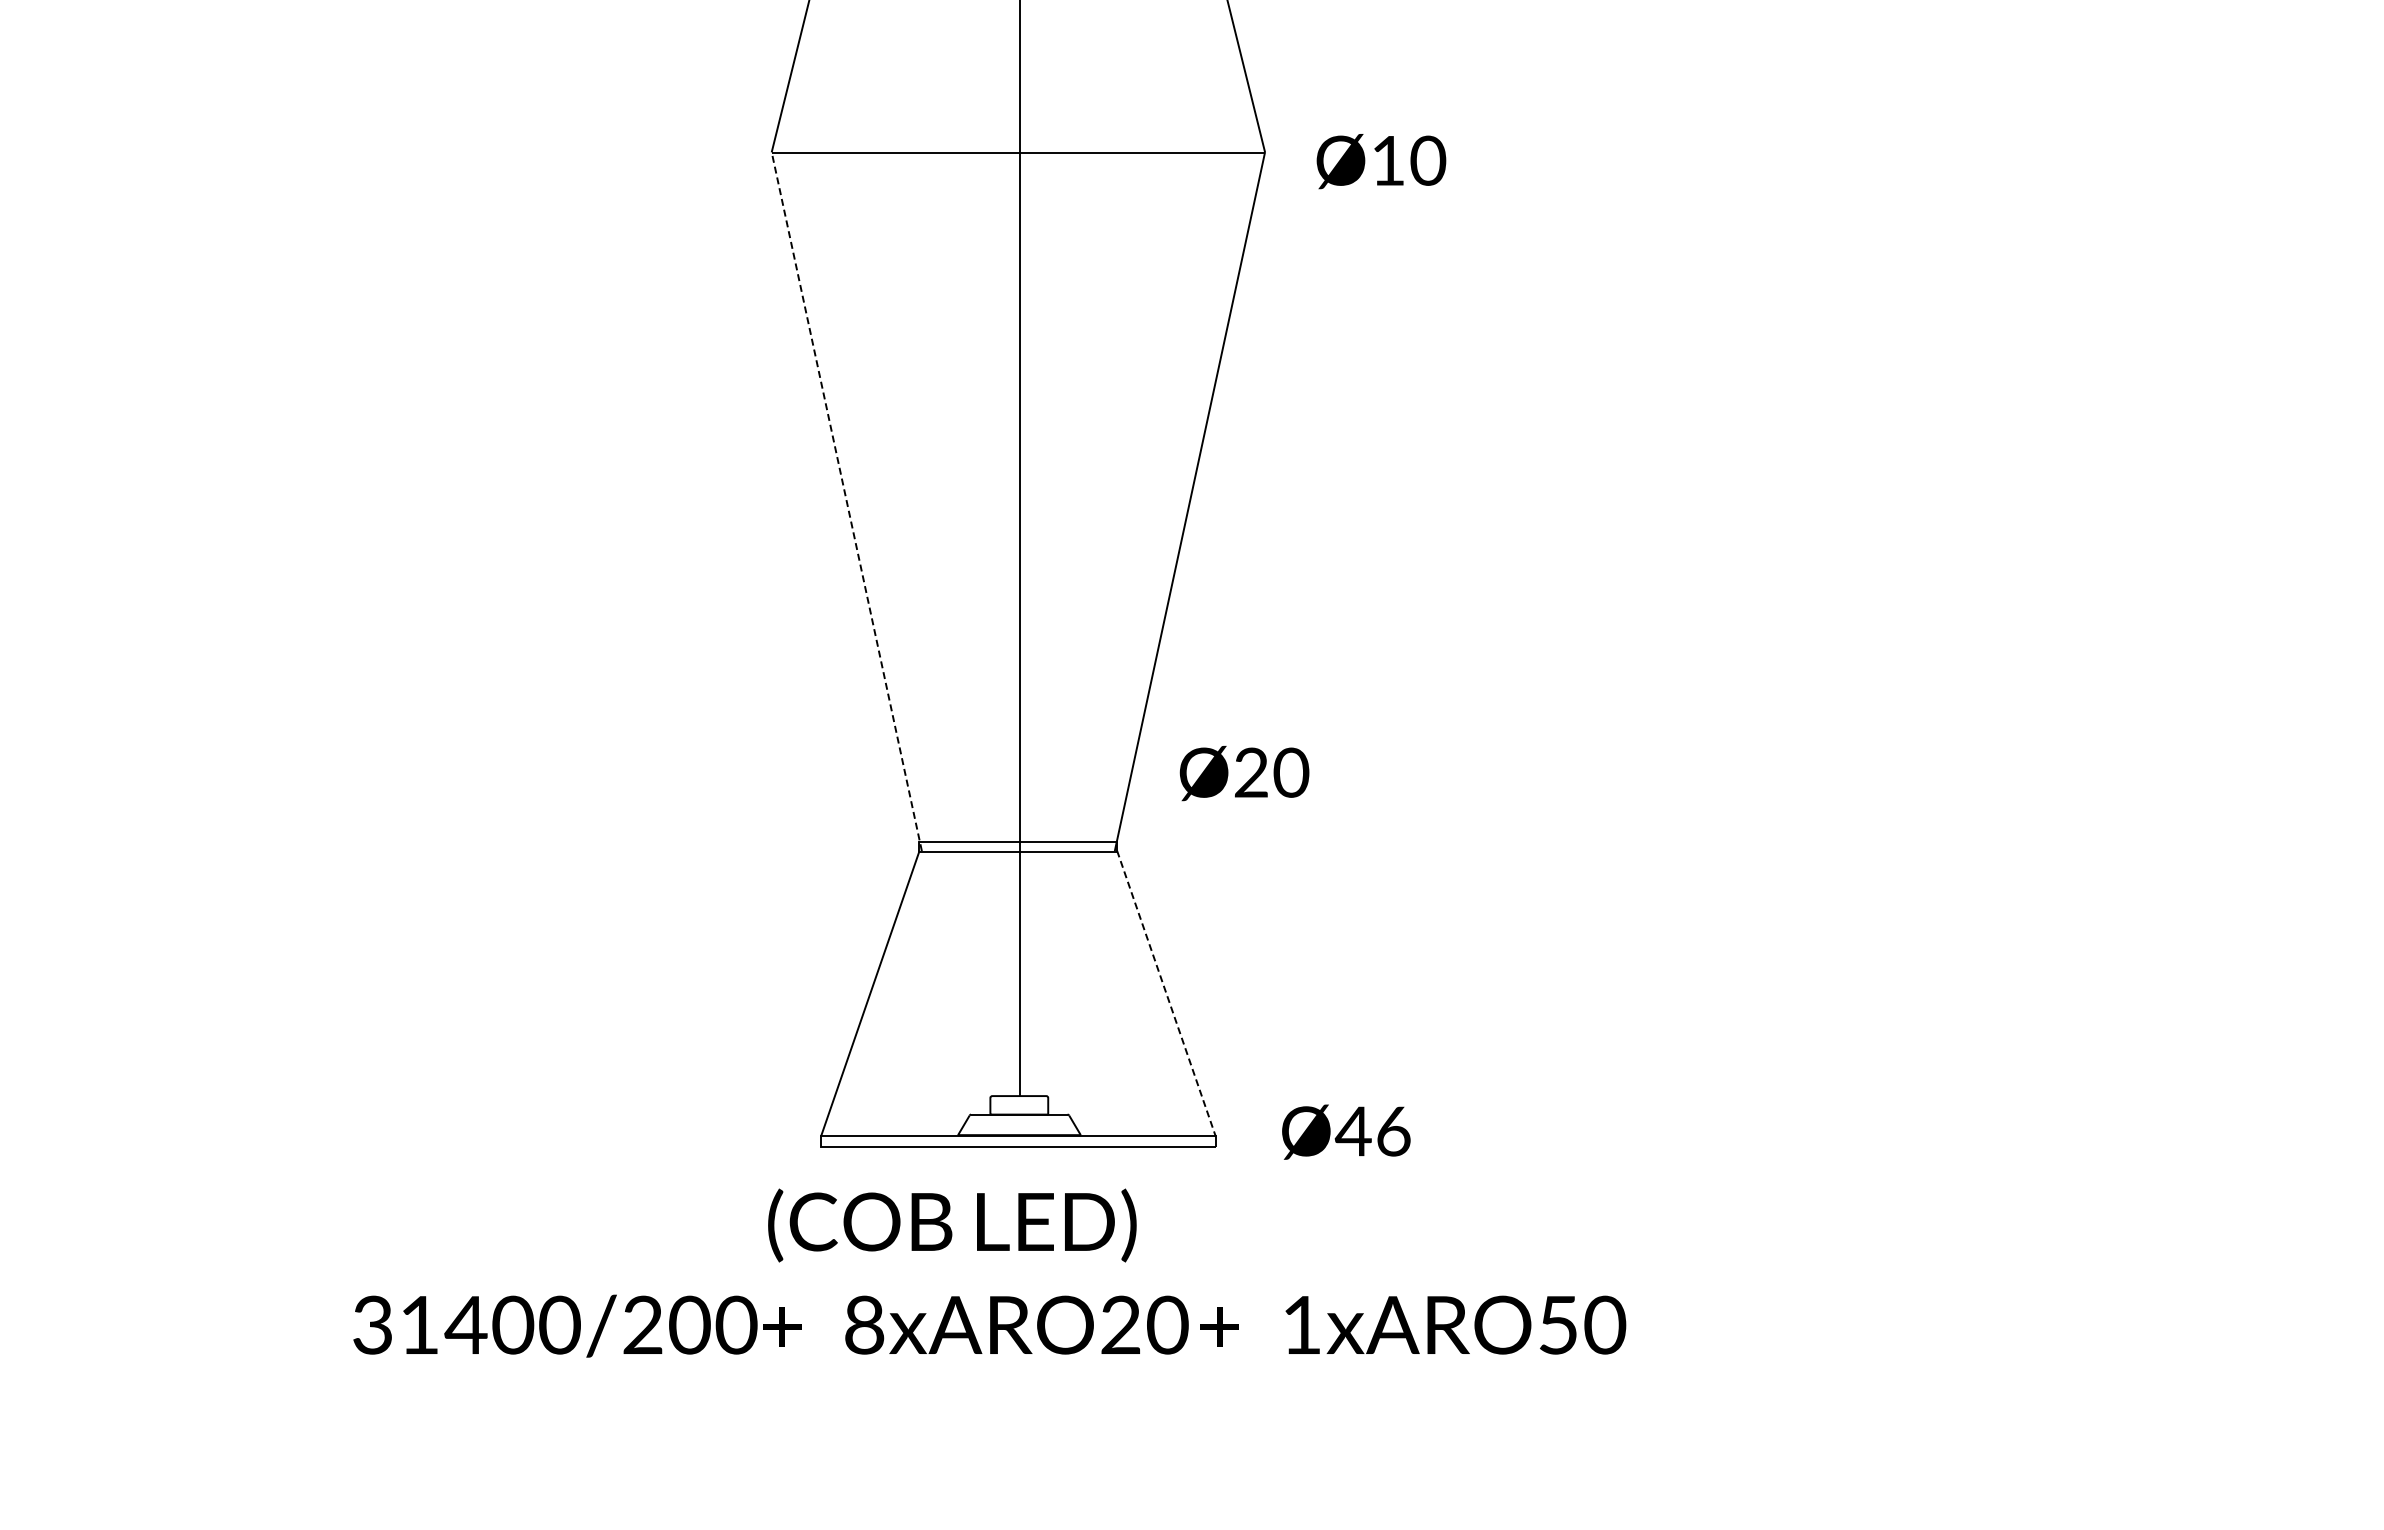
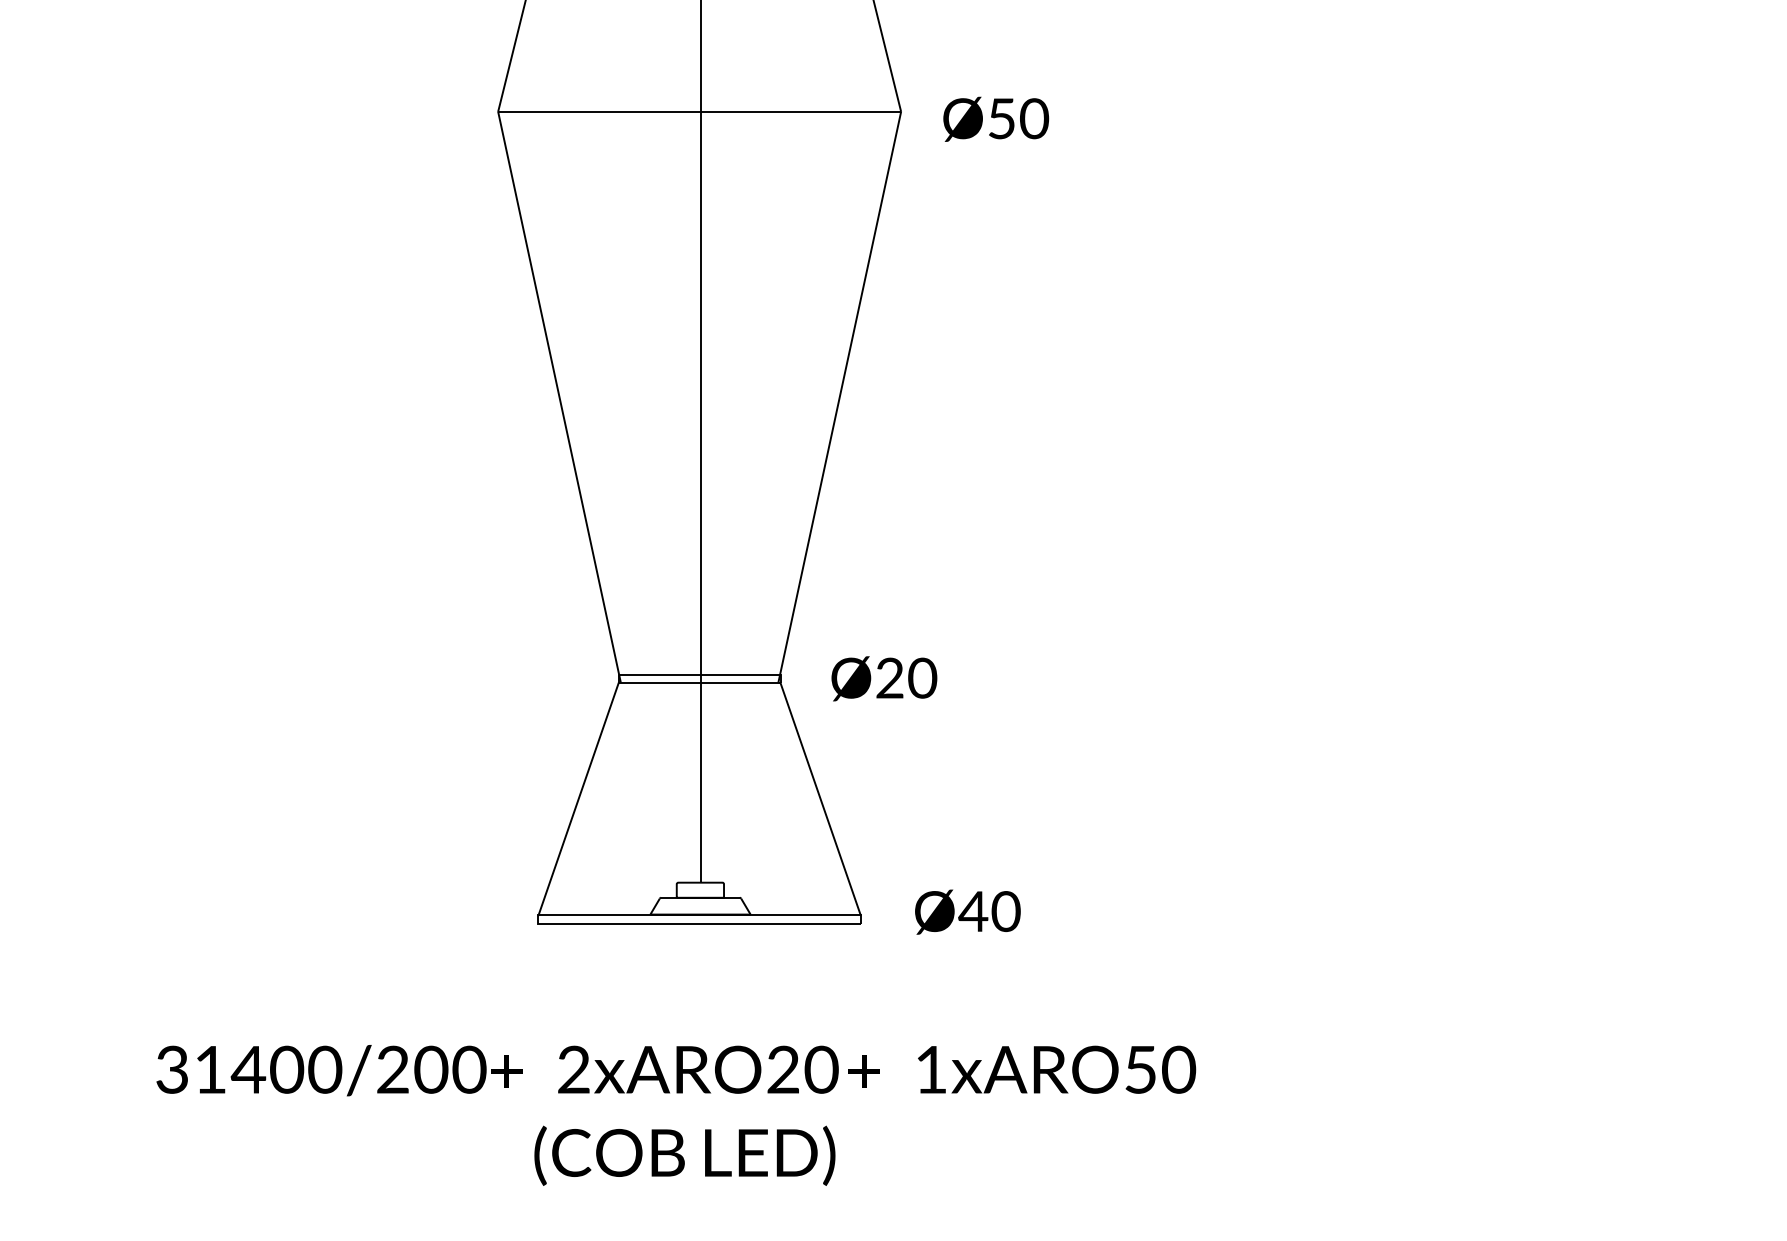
text: (1387, 160) -> (1001, 118), Ø10 -> Ø50
line: (846, 501) -> (559, 397), dashed -> solid
text: (1244, 773) -> (884, 678), moved
line: (1166, 994) -> (820, 799), dashed -> solid
text: (1393, 1131) -> (1006, 911), Ø46 -> Ø40
text: (952, 1225) -> (685, 1155), moved
text: (864, 1325) -> (573, 1070), 8xARO20 -> 2xARO20

